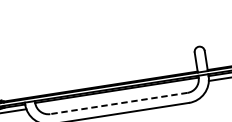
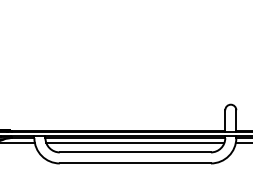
line: (117, 95) -> (135, 143), added
line: (119, 103) -> (135, 152), dashed -> solid

